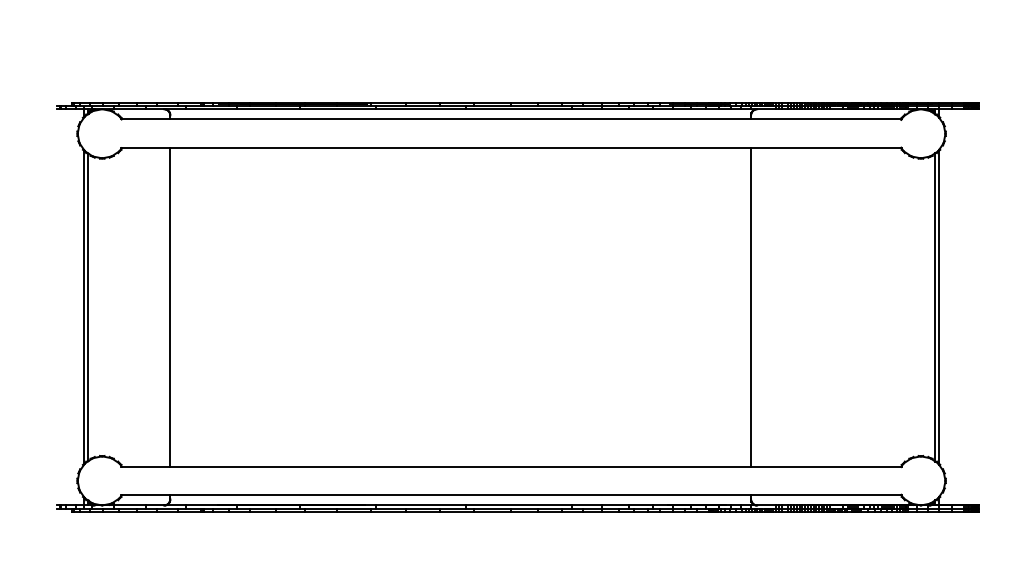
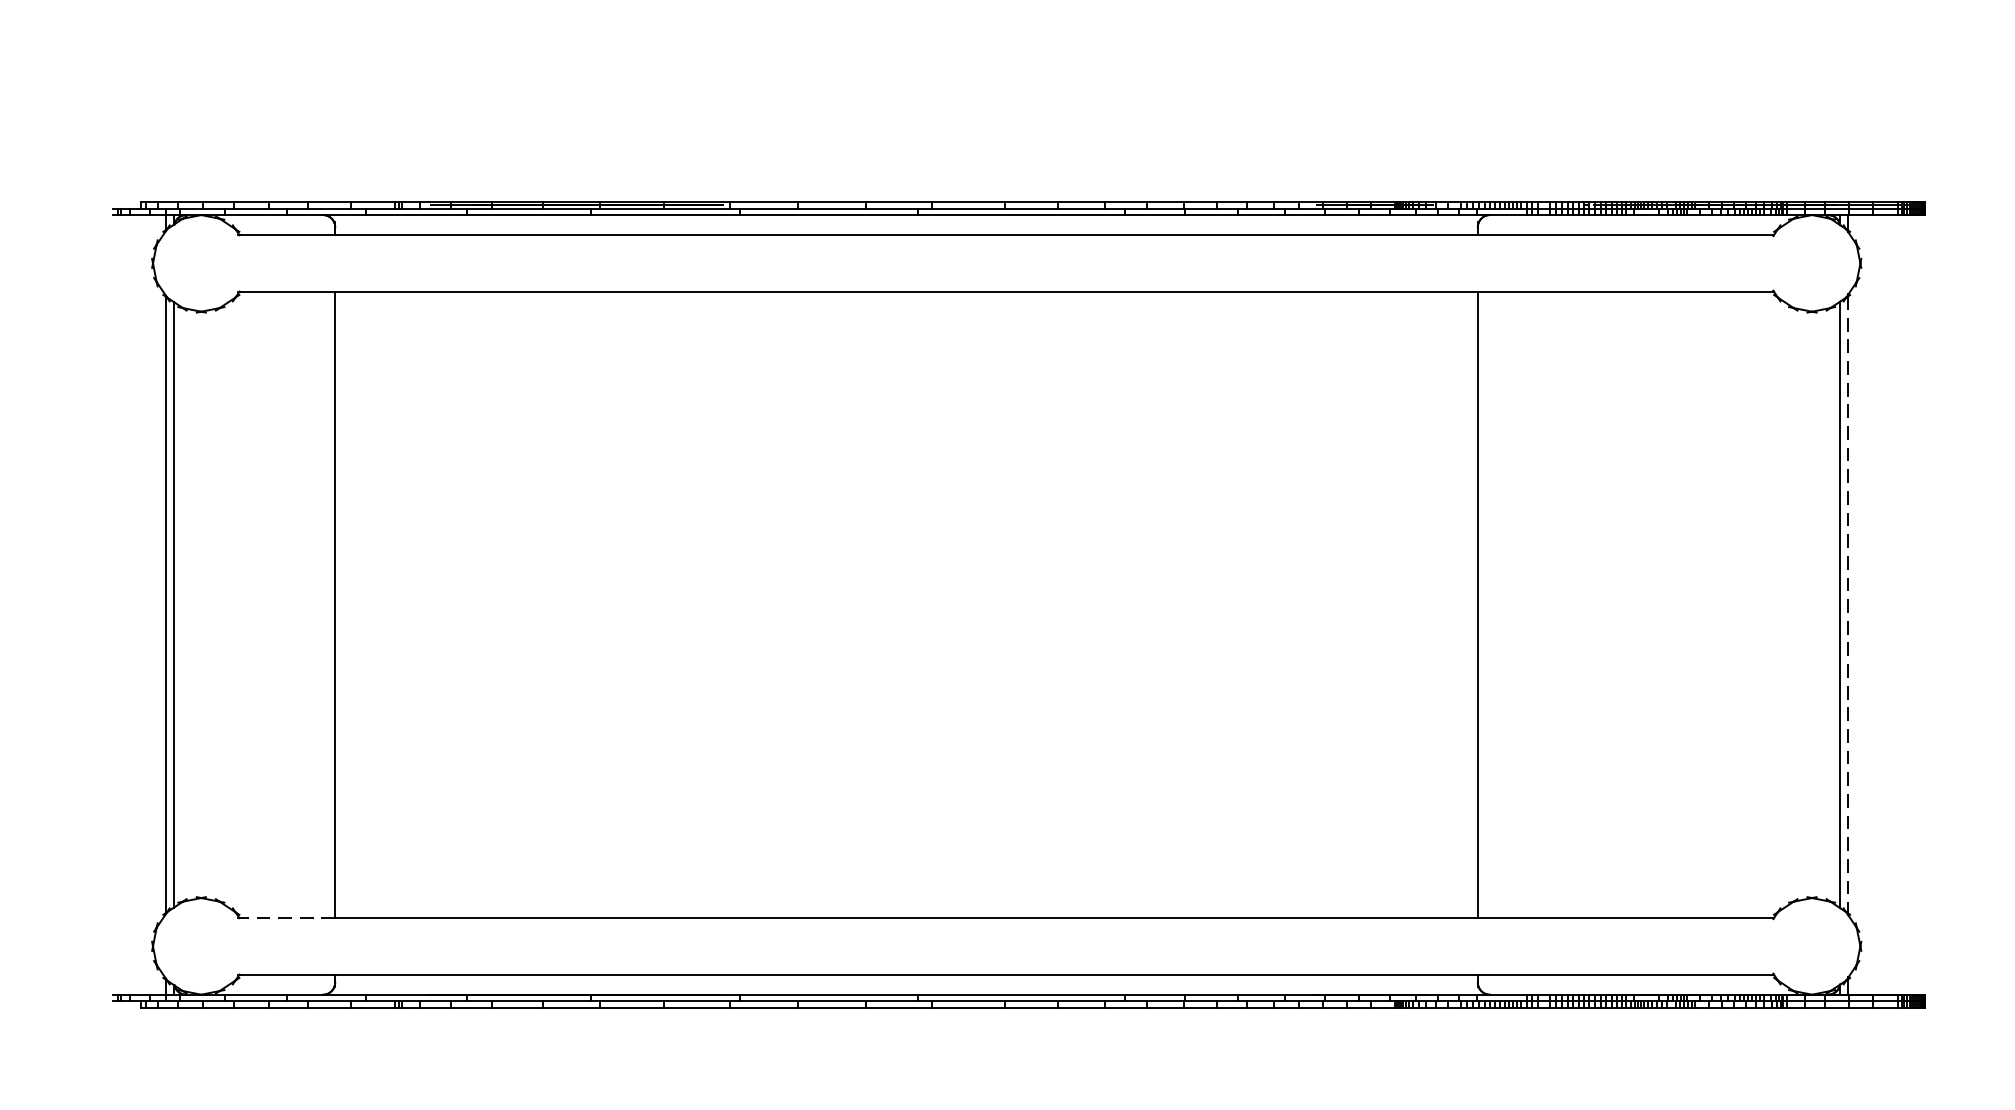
line: (939, 307) -> (1848, 605), solid -> dashed
line: (145, 466) -> (286, 918), solid -> dashed

